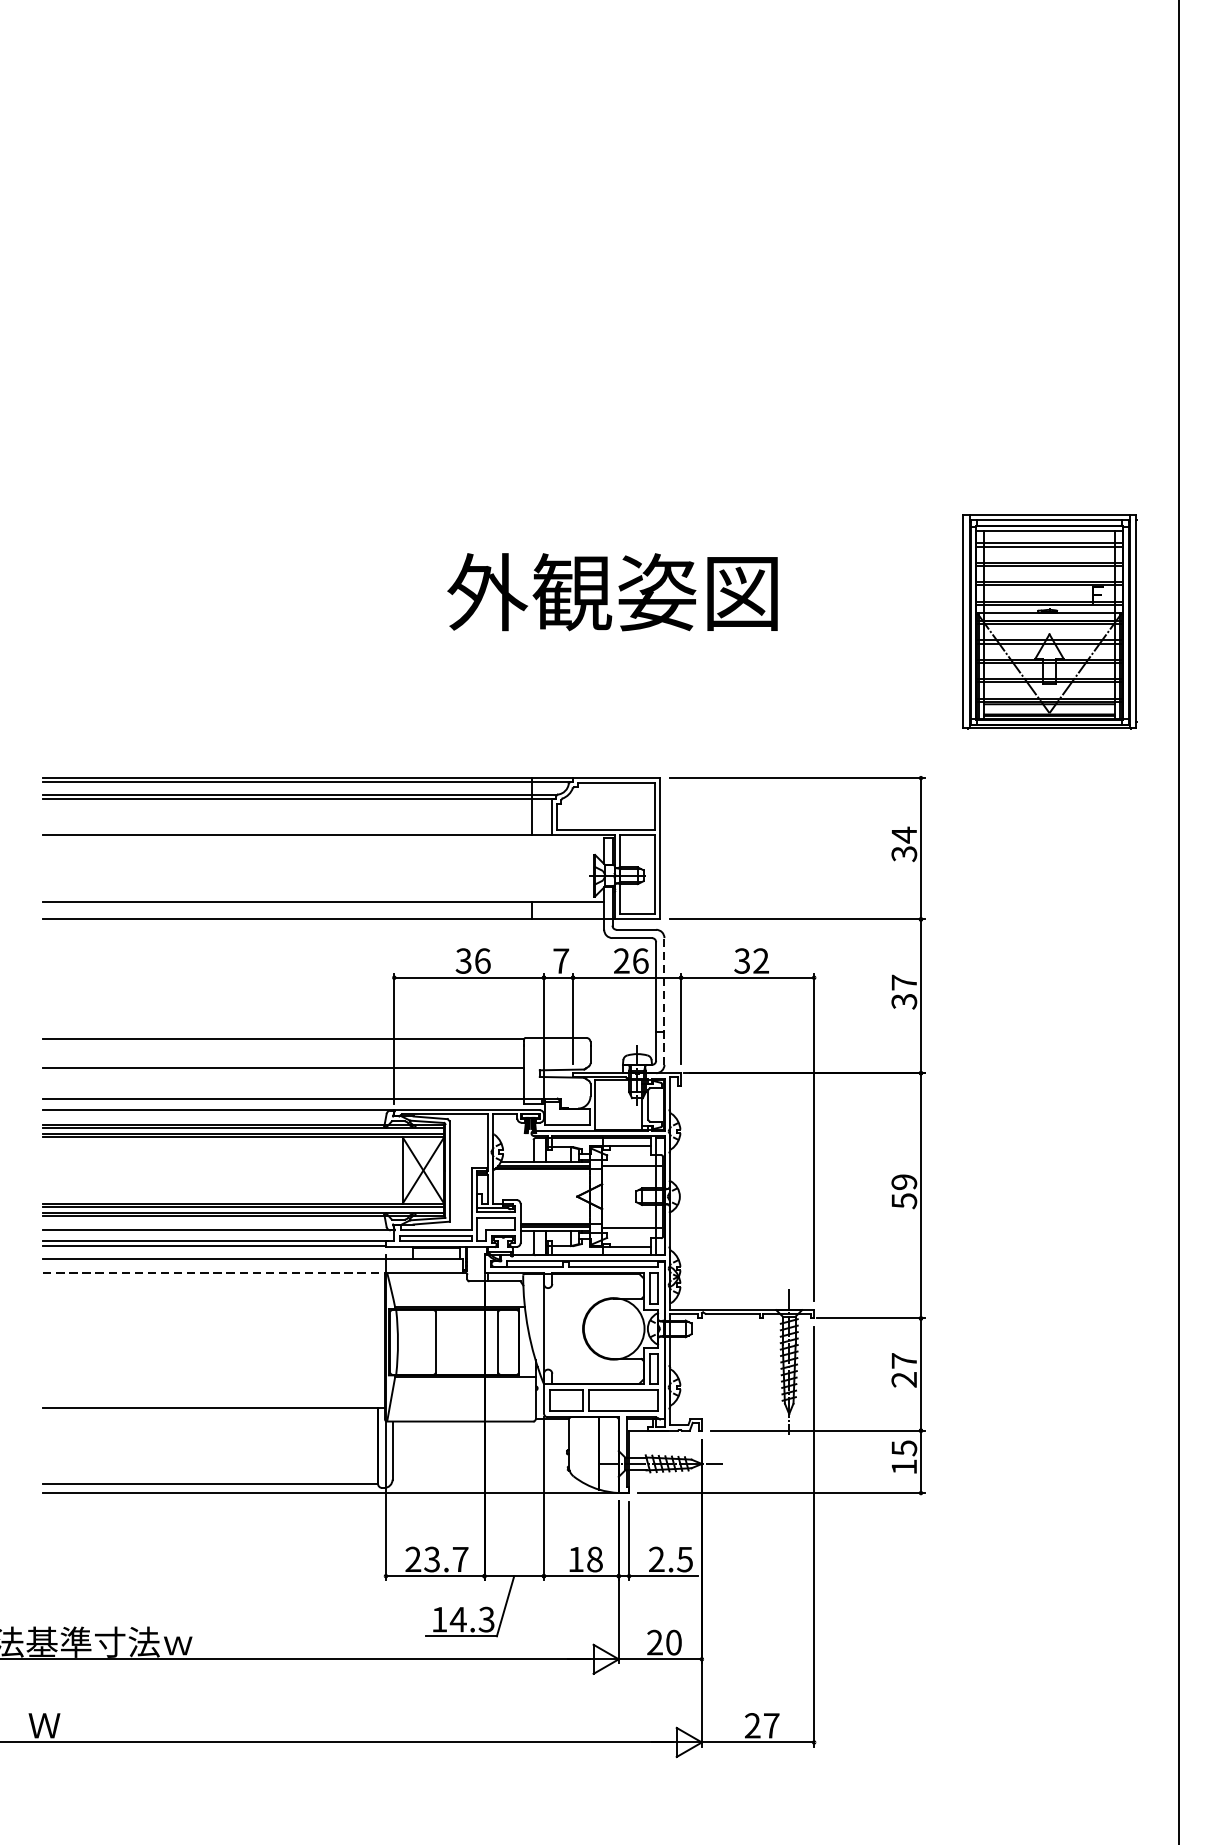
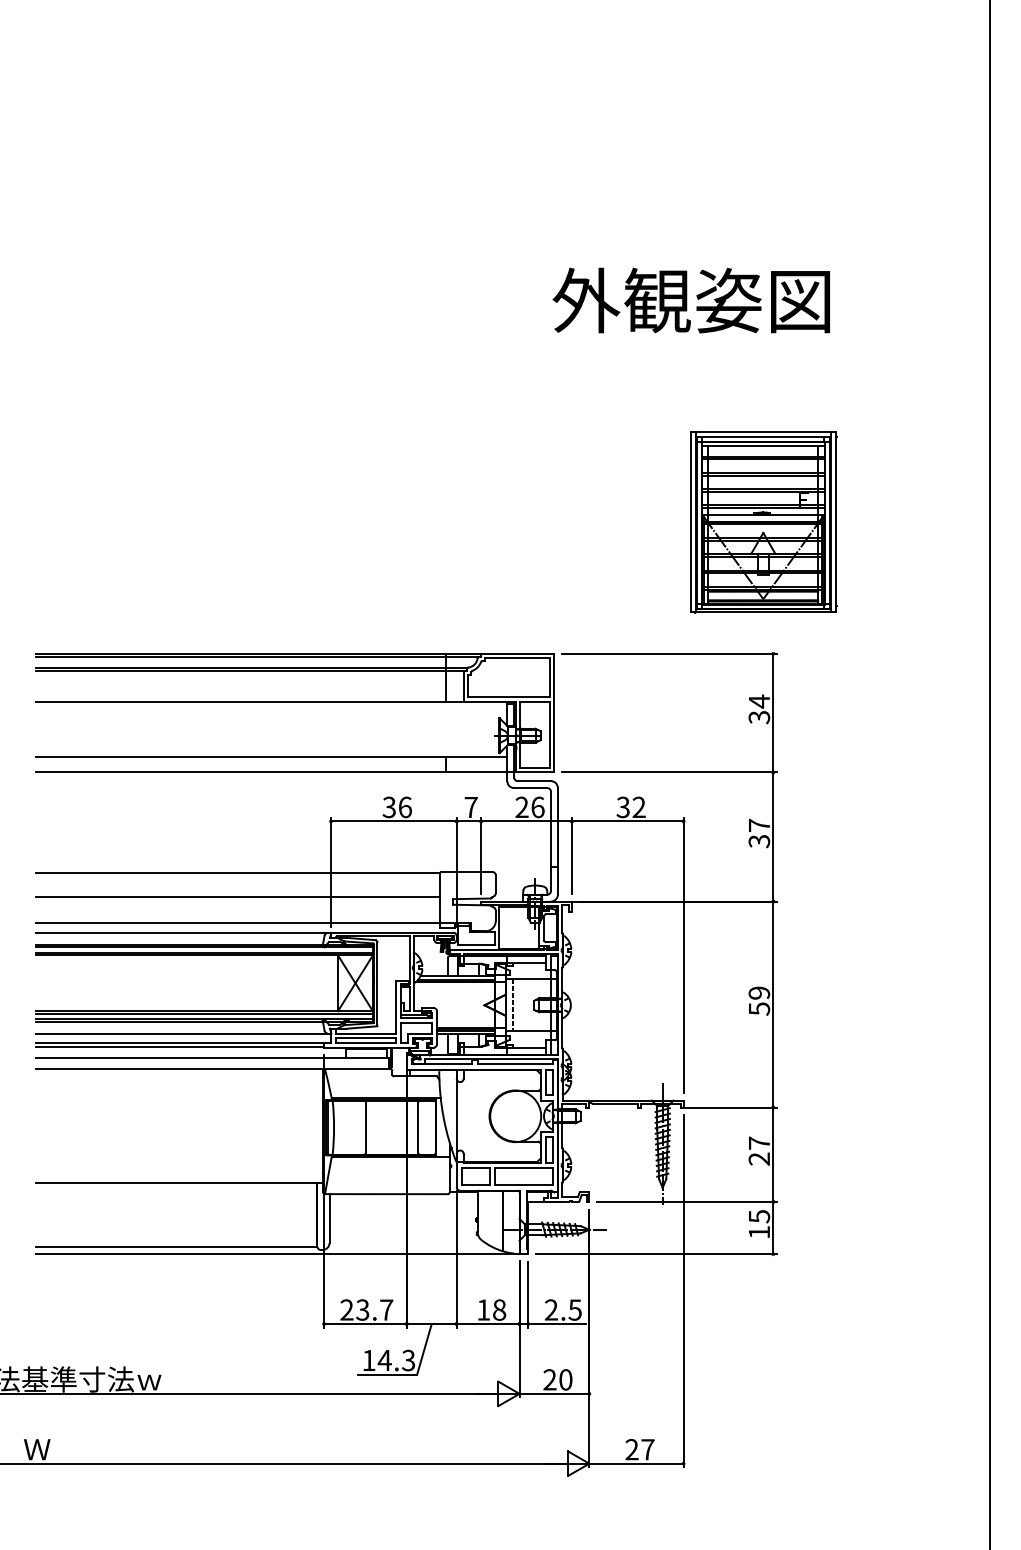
text: (611, 592) -> (690, 300), moved
part: (1049, 621) -> (763, 522), moved
line: (663, 1000) -> (557, 840), dashed -> solid
line: (610, 1196) -> (512, 1005), added
line: (215, 1273) -> (180, 1069), dashed -> solid

